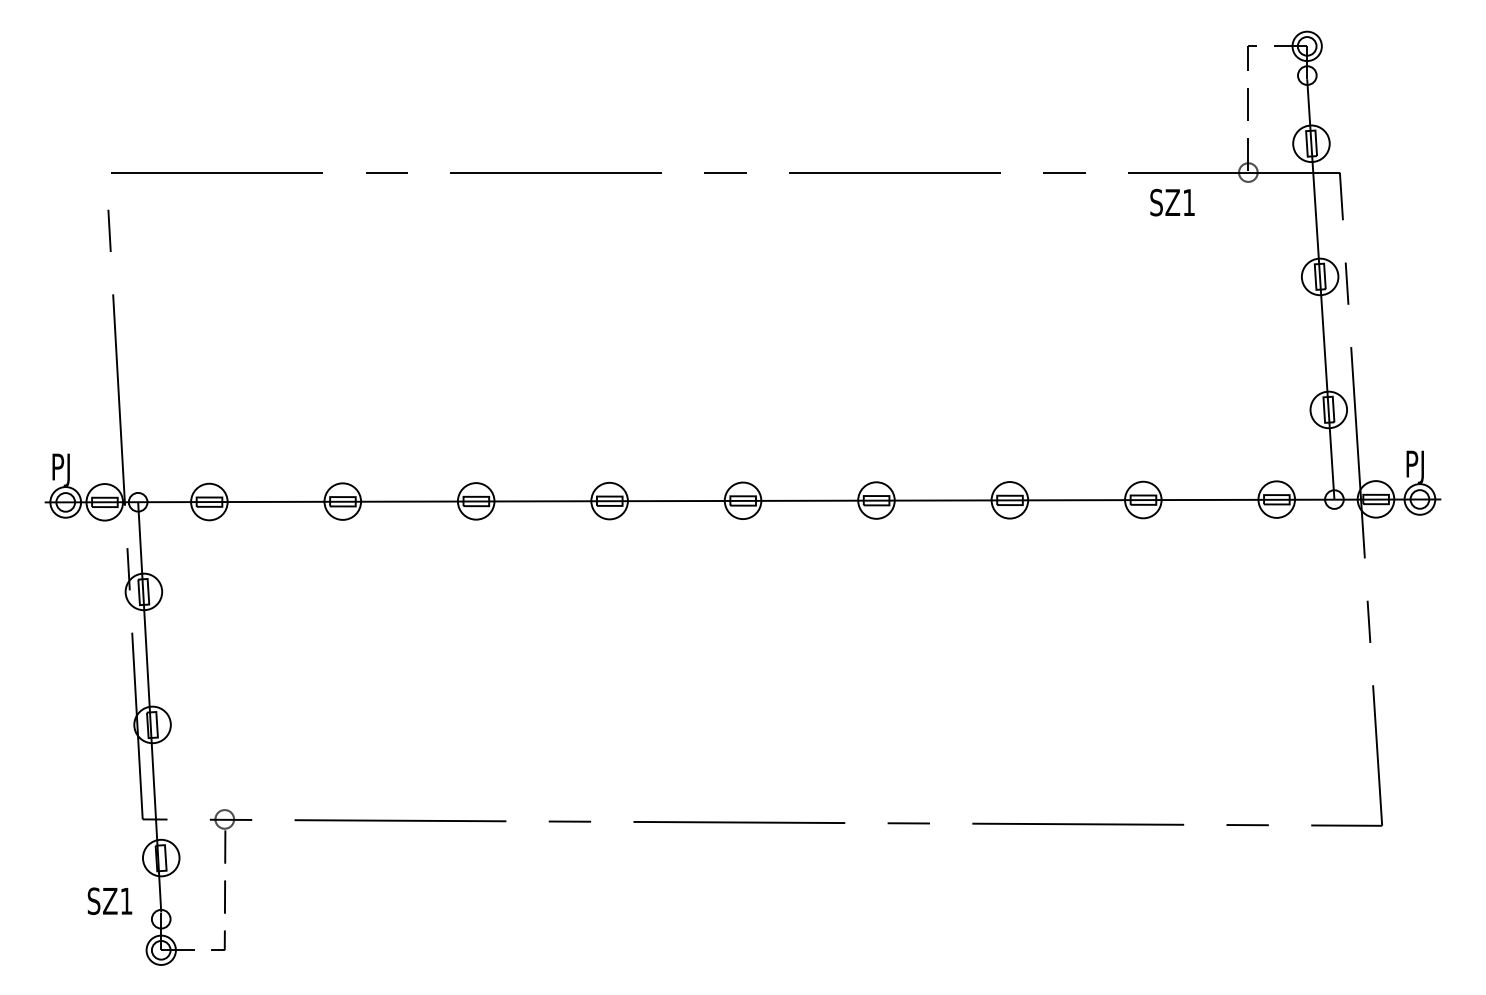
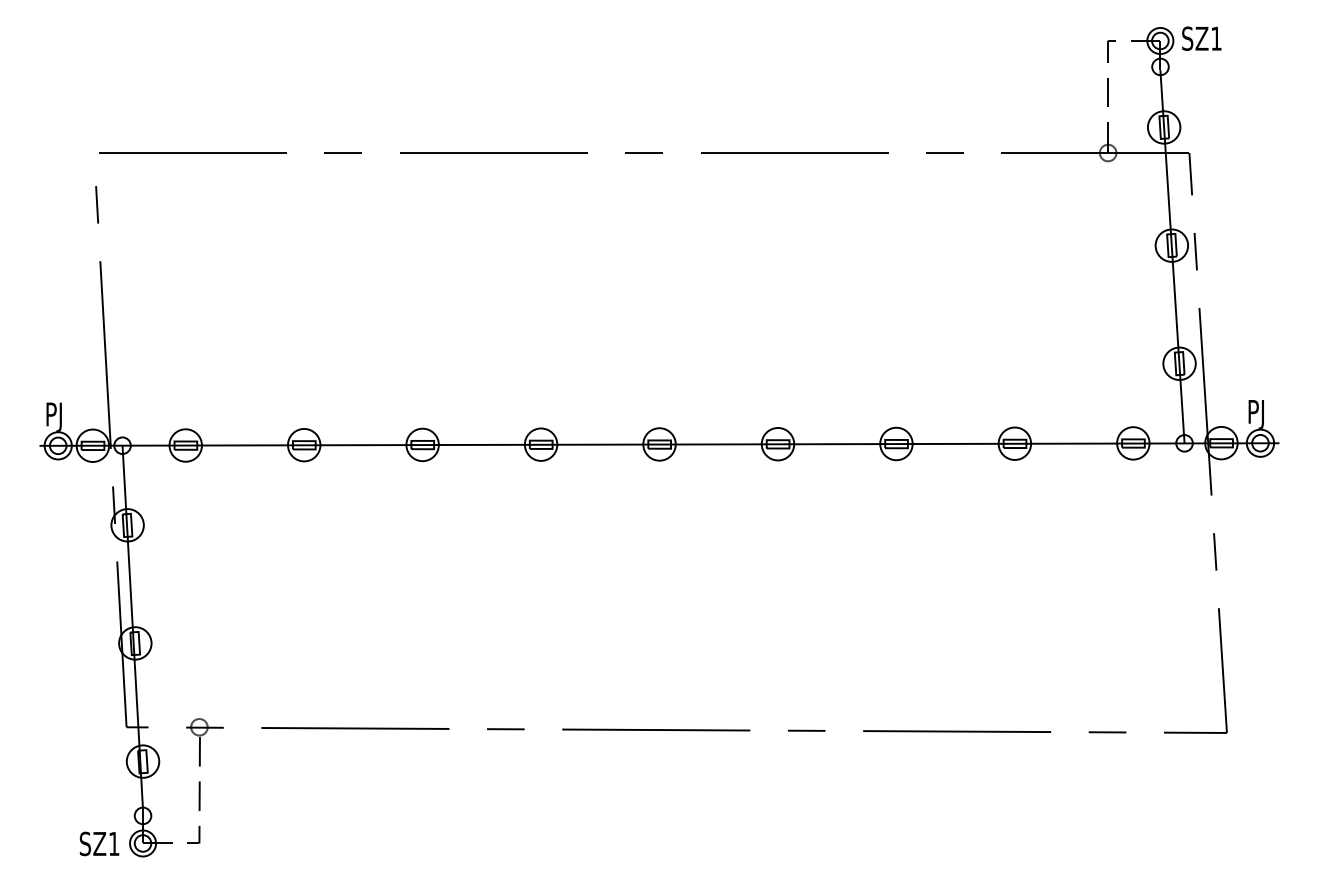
text: (1172, 202) -> (1201, 38), moved
text: (109, 900) -> (99, 843), moved

